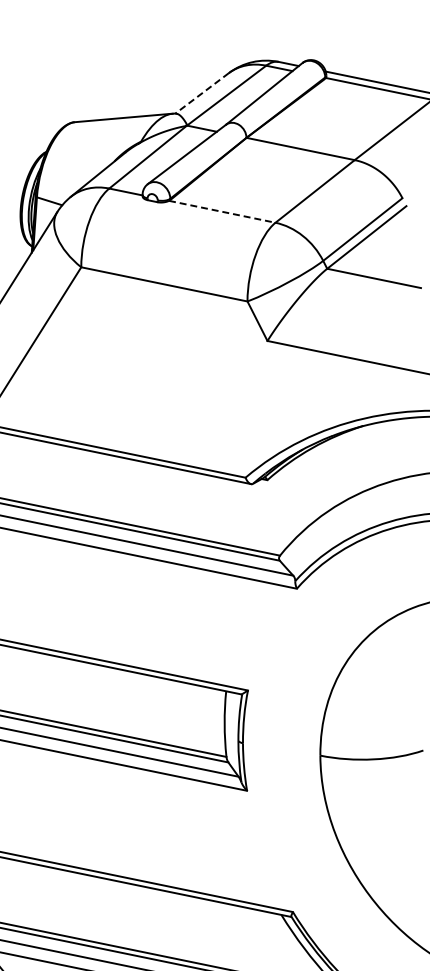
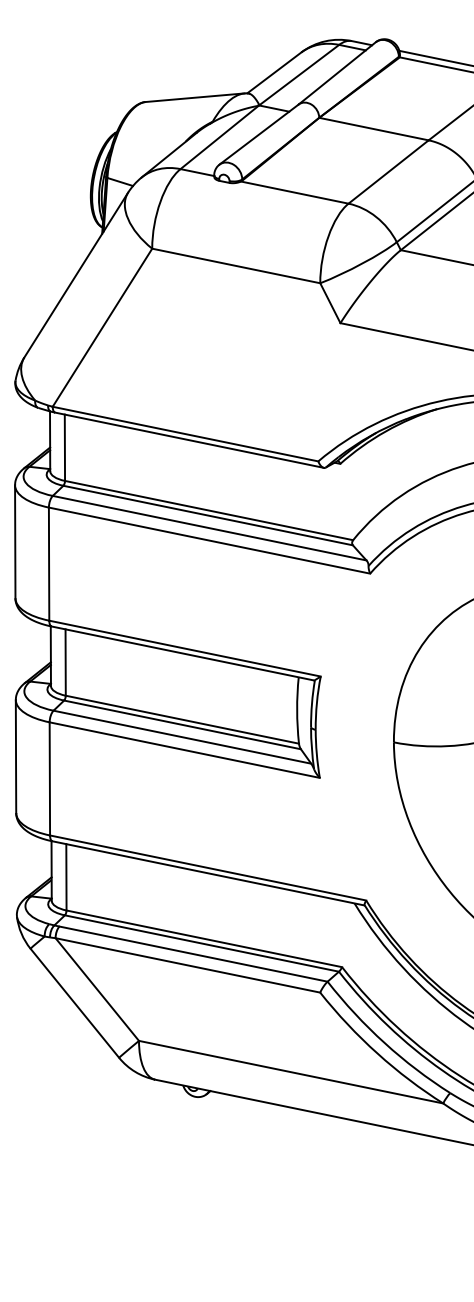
line: (202, 93) -> (274, 72), dashed -> solid
line: (222, 211) -> (294, 192), dashed -> solid

